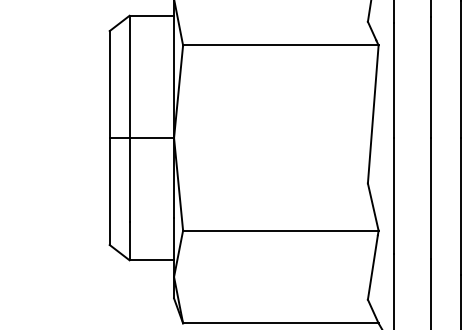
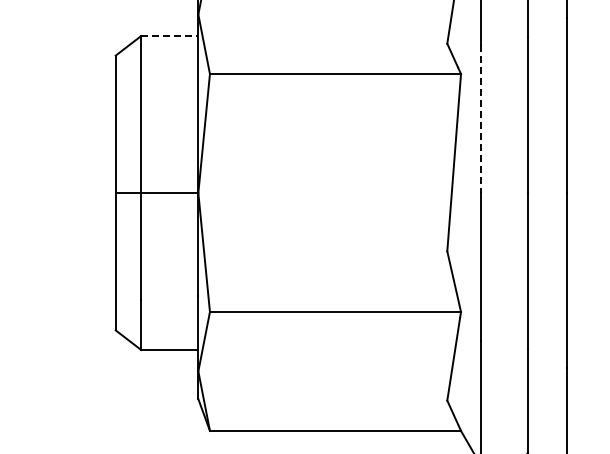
line: (151, 16) -> (169, 36), solid -> dashed
line: (393, 80) -> (480, 119), solid -> dashed

